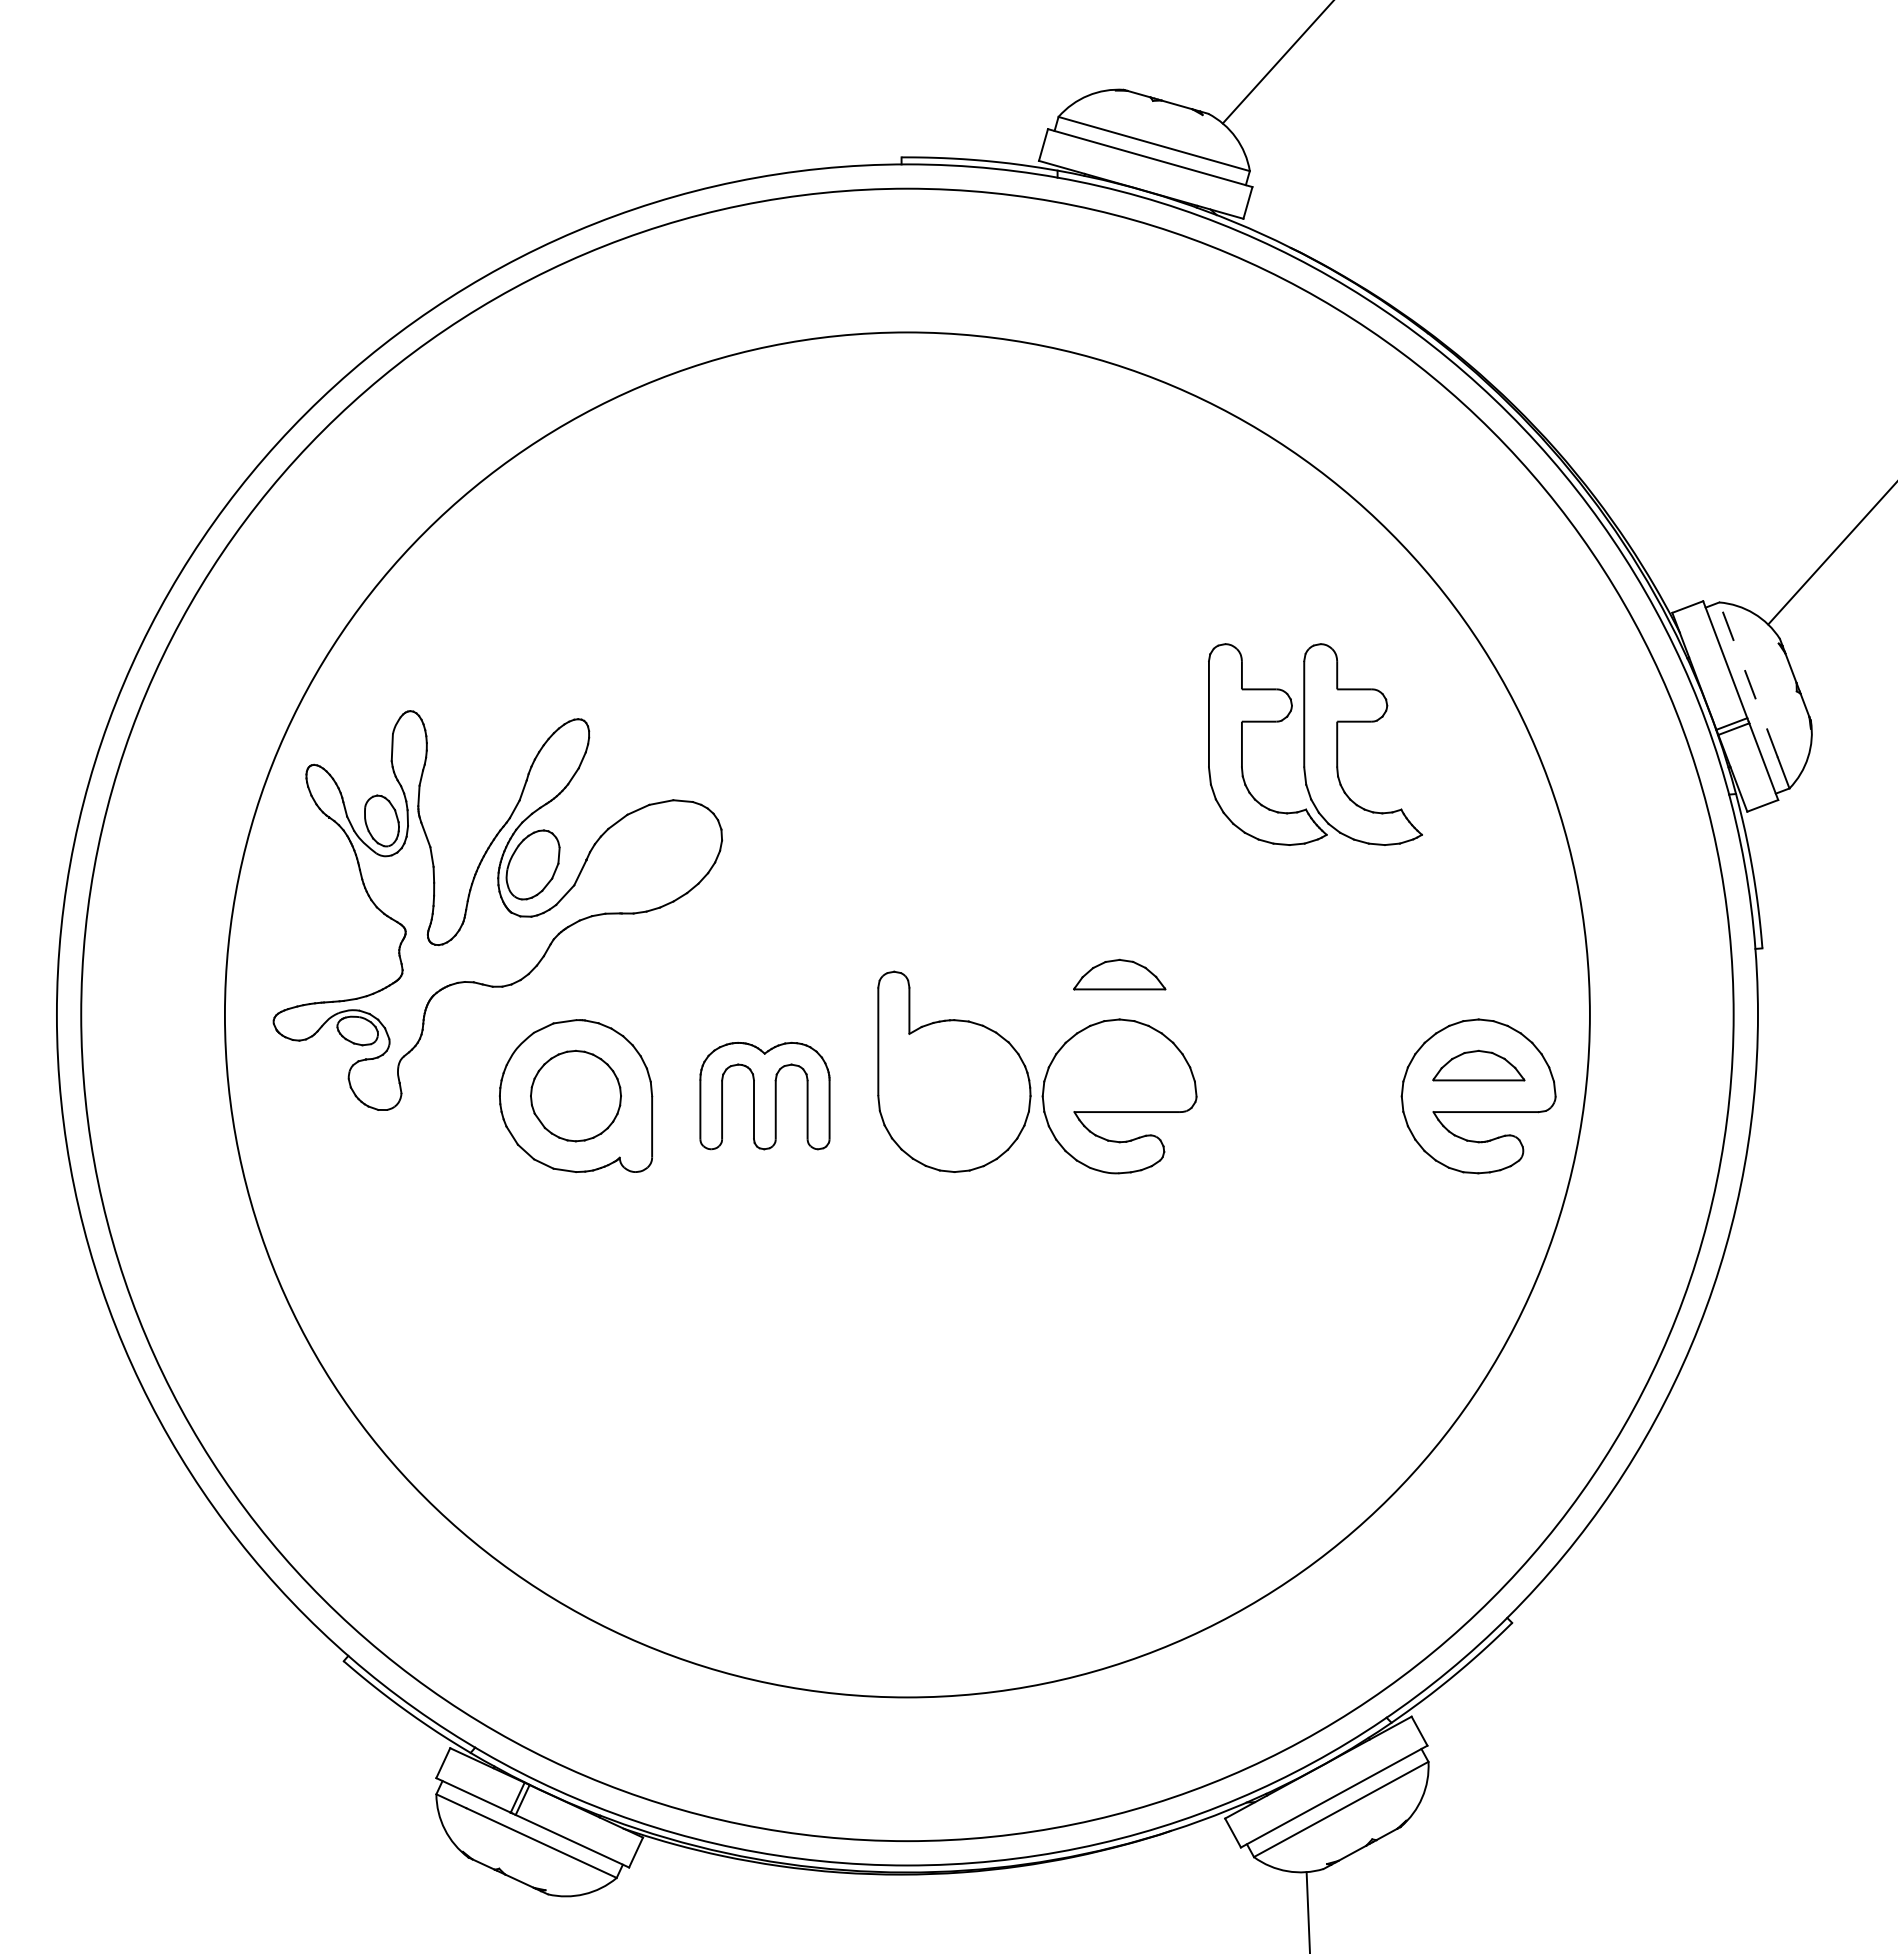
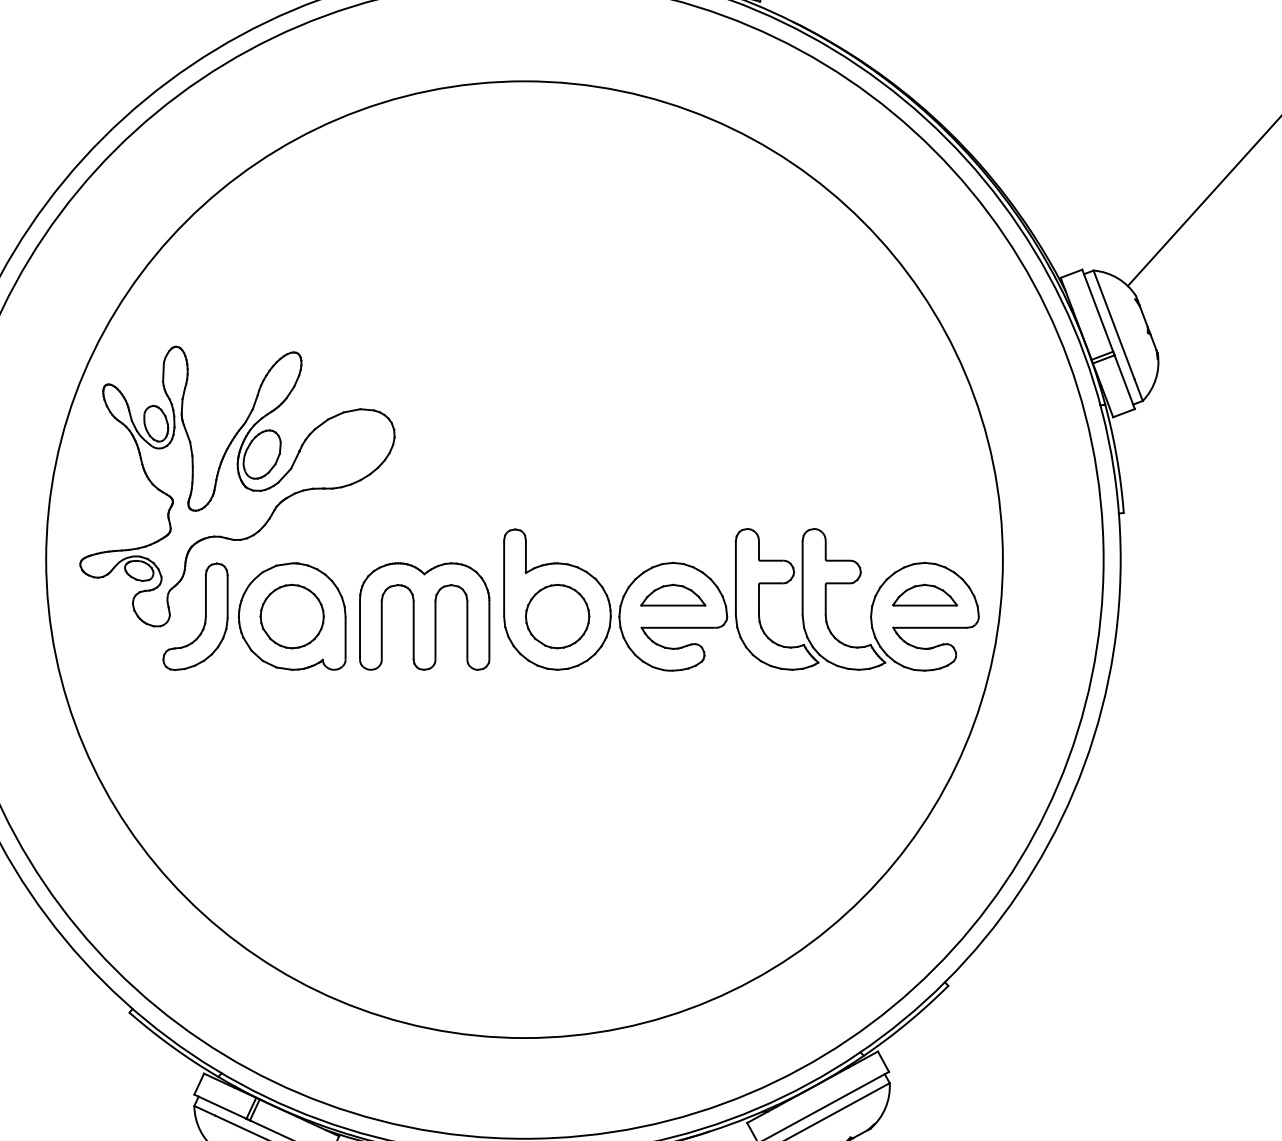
line: (1748, 680) -> (1114, 325), dashed -> solid
part: (1315, 744) -> (810, 599), moved
part: (1119, 974) -> (673, 595), moved
part: (764, 1095) -> (424, 616), size x1.43
part: (954, 1095) -> (557, 616), added
part: (451, 1096) -> (204, 616), added

